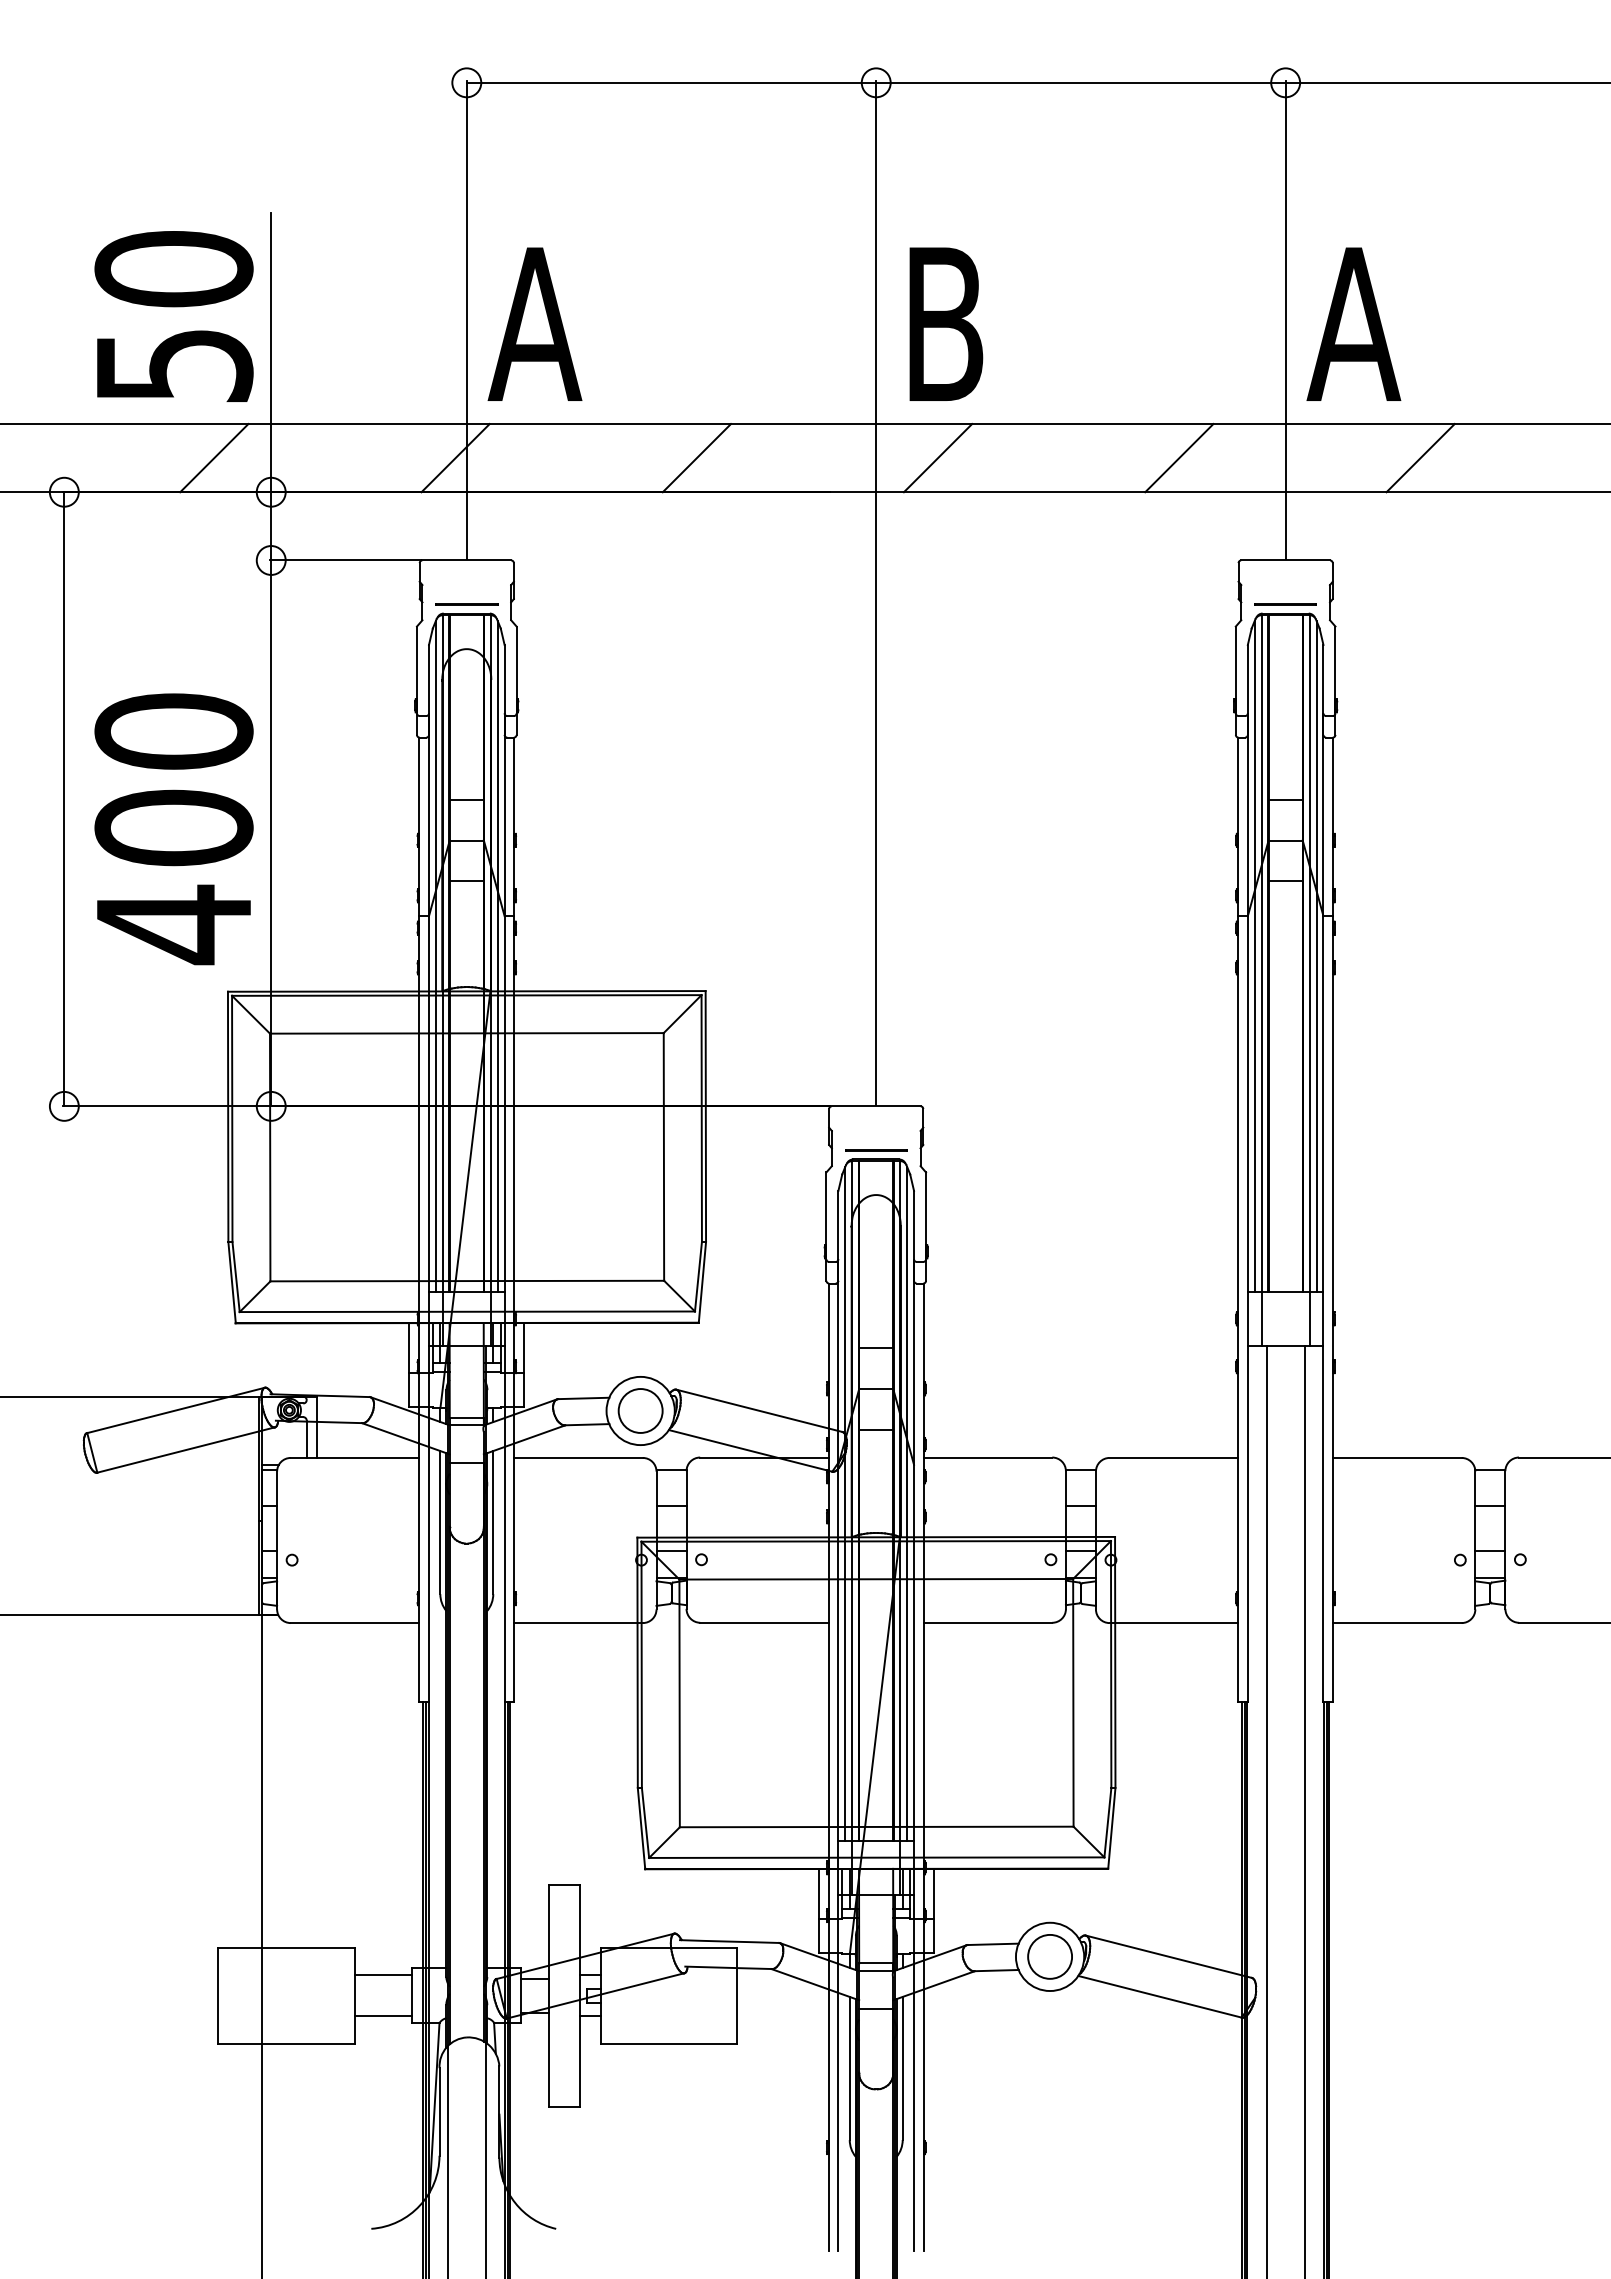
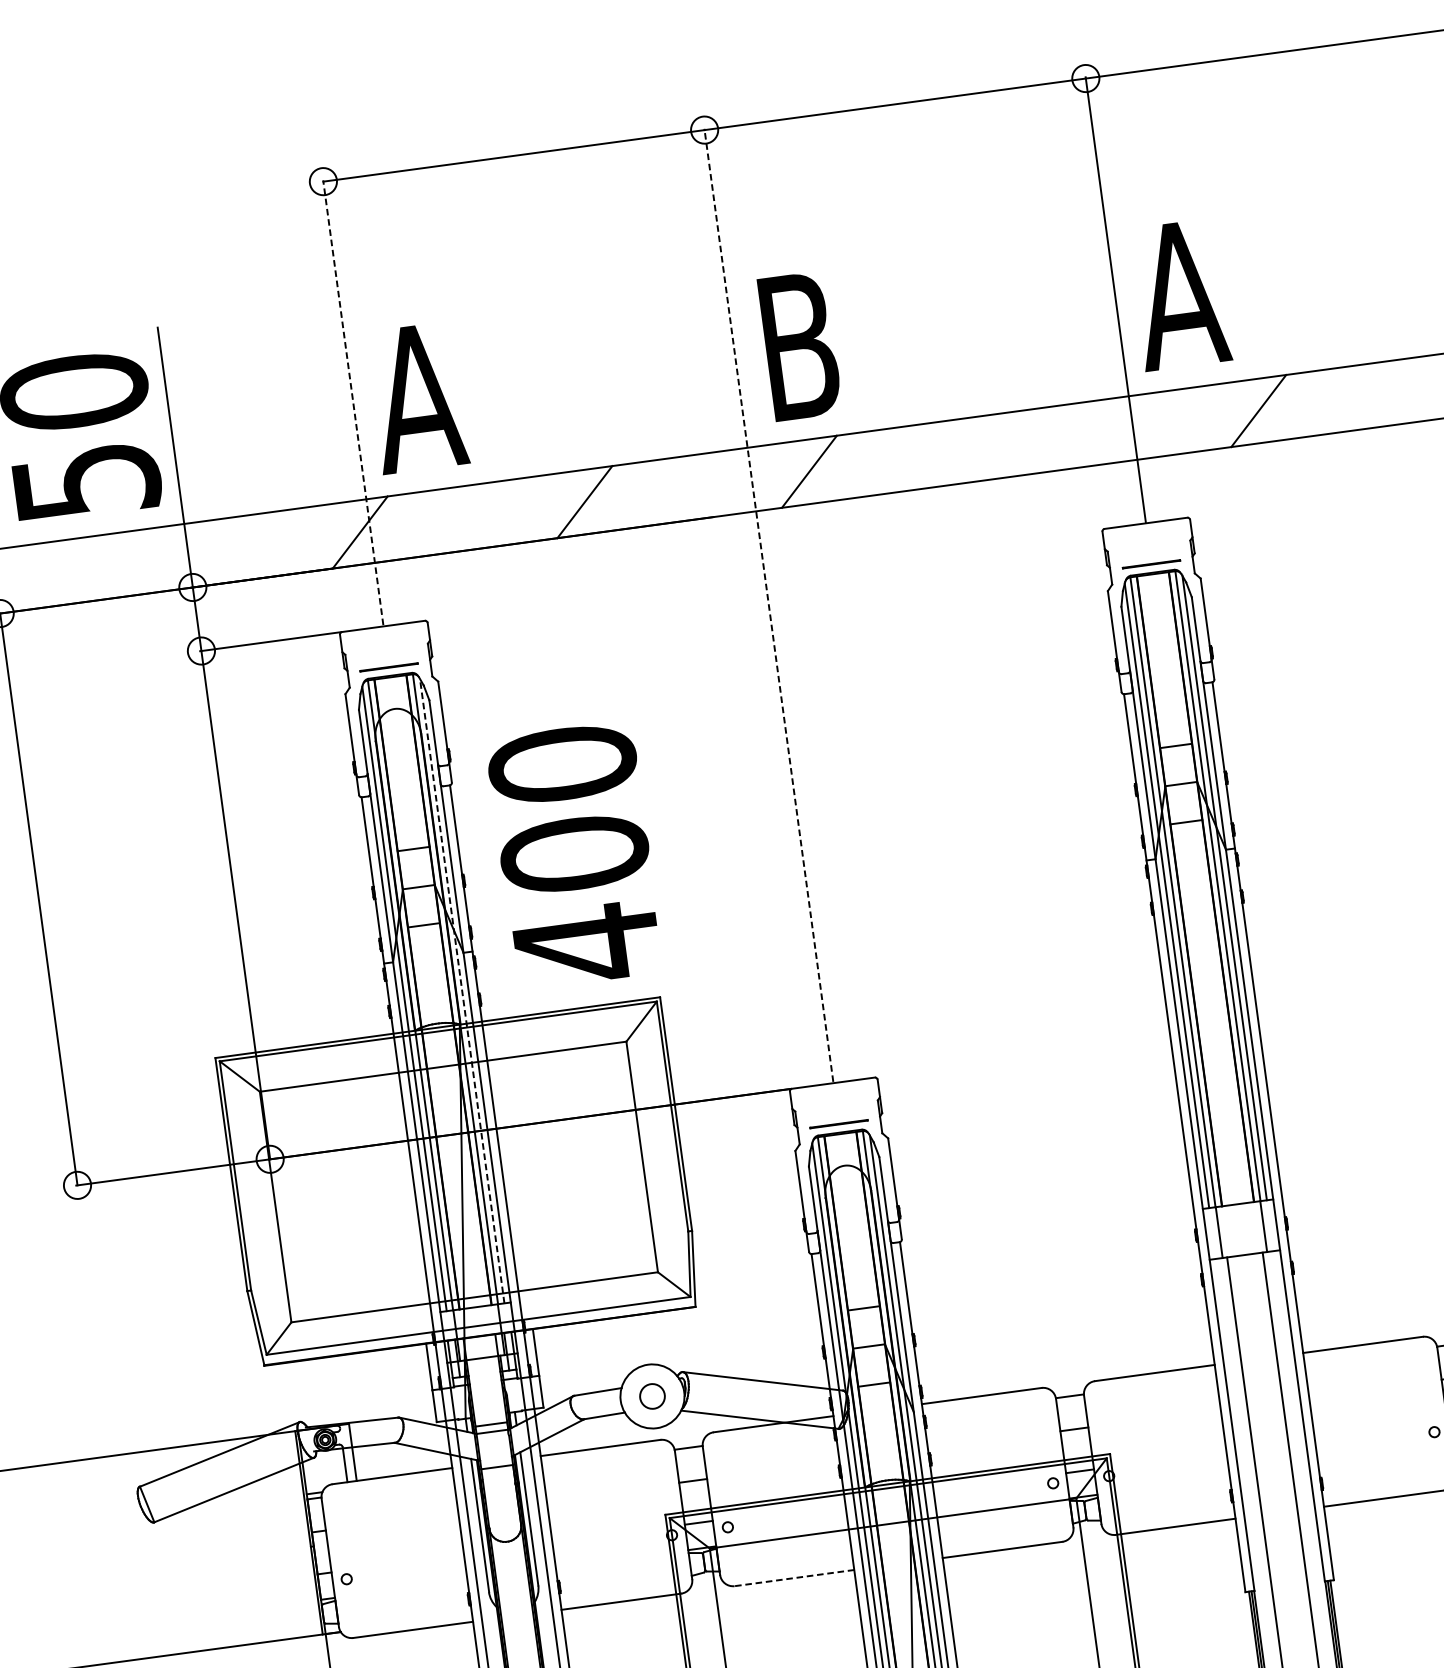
line: (466, 320) -> (353, 402), solid -> dashed
line: (214, 458) -> (135, 563), removed
line: (1179, 458) -> (1034, 441), removed
line: (876, 593) -> (769, 605), solid -> dashed
text: (173, 829) -> (574, 855), moved
line: (497, 955) -> (461, 990), solid -> dashed
circle: (640, 1410) -> (652, 1396), size x0.6
line: (763, 1622) -> (793, 1577), solid -> dashed

